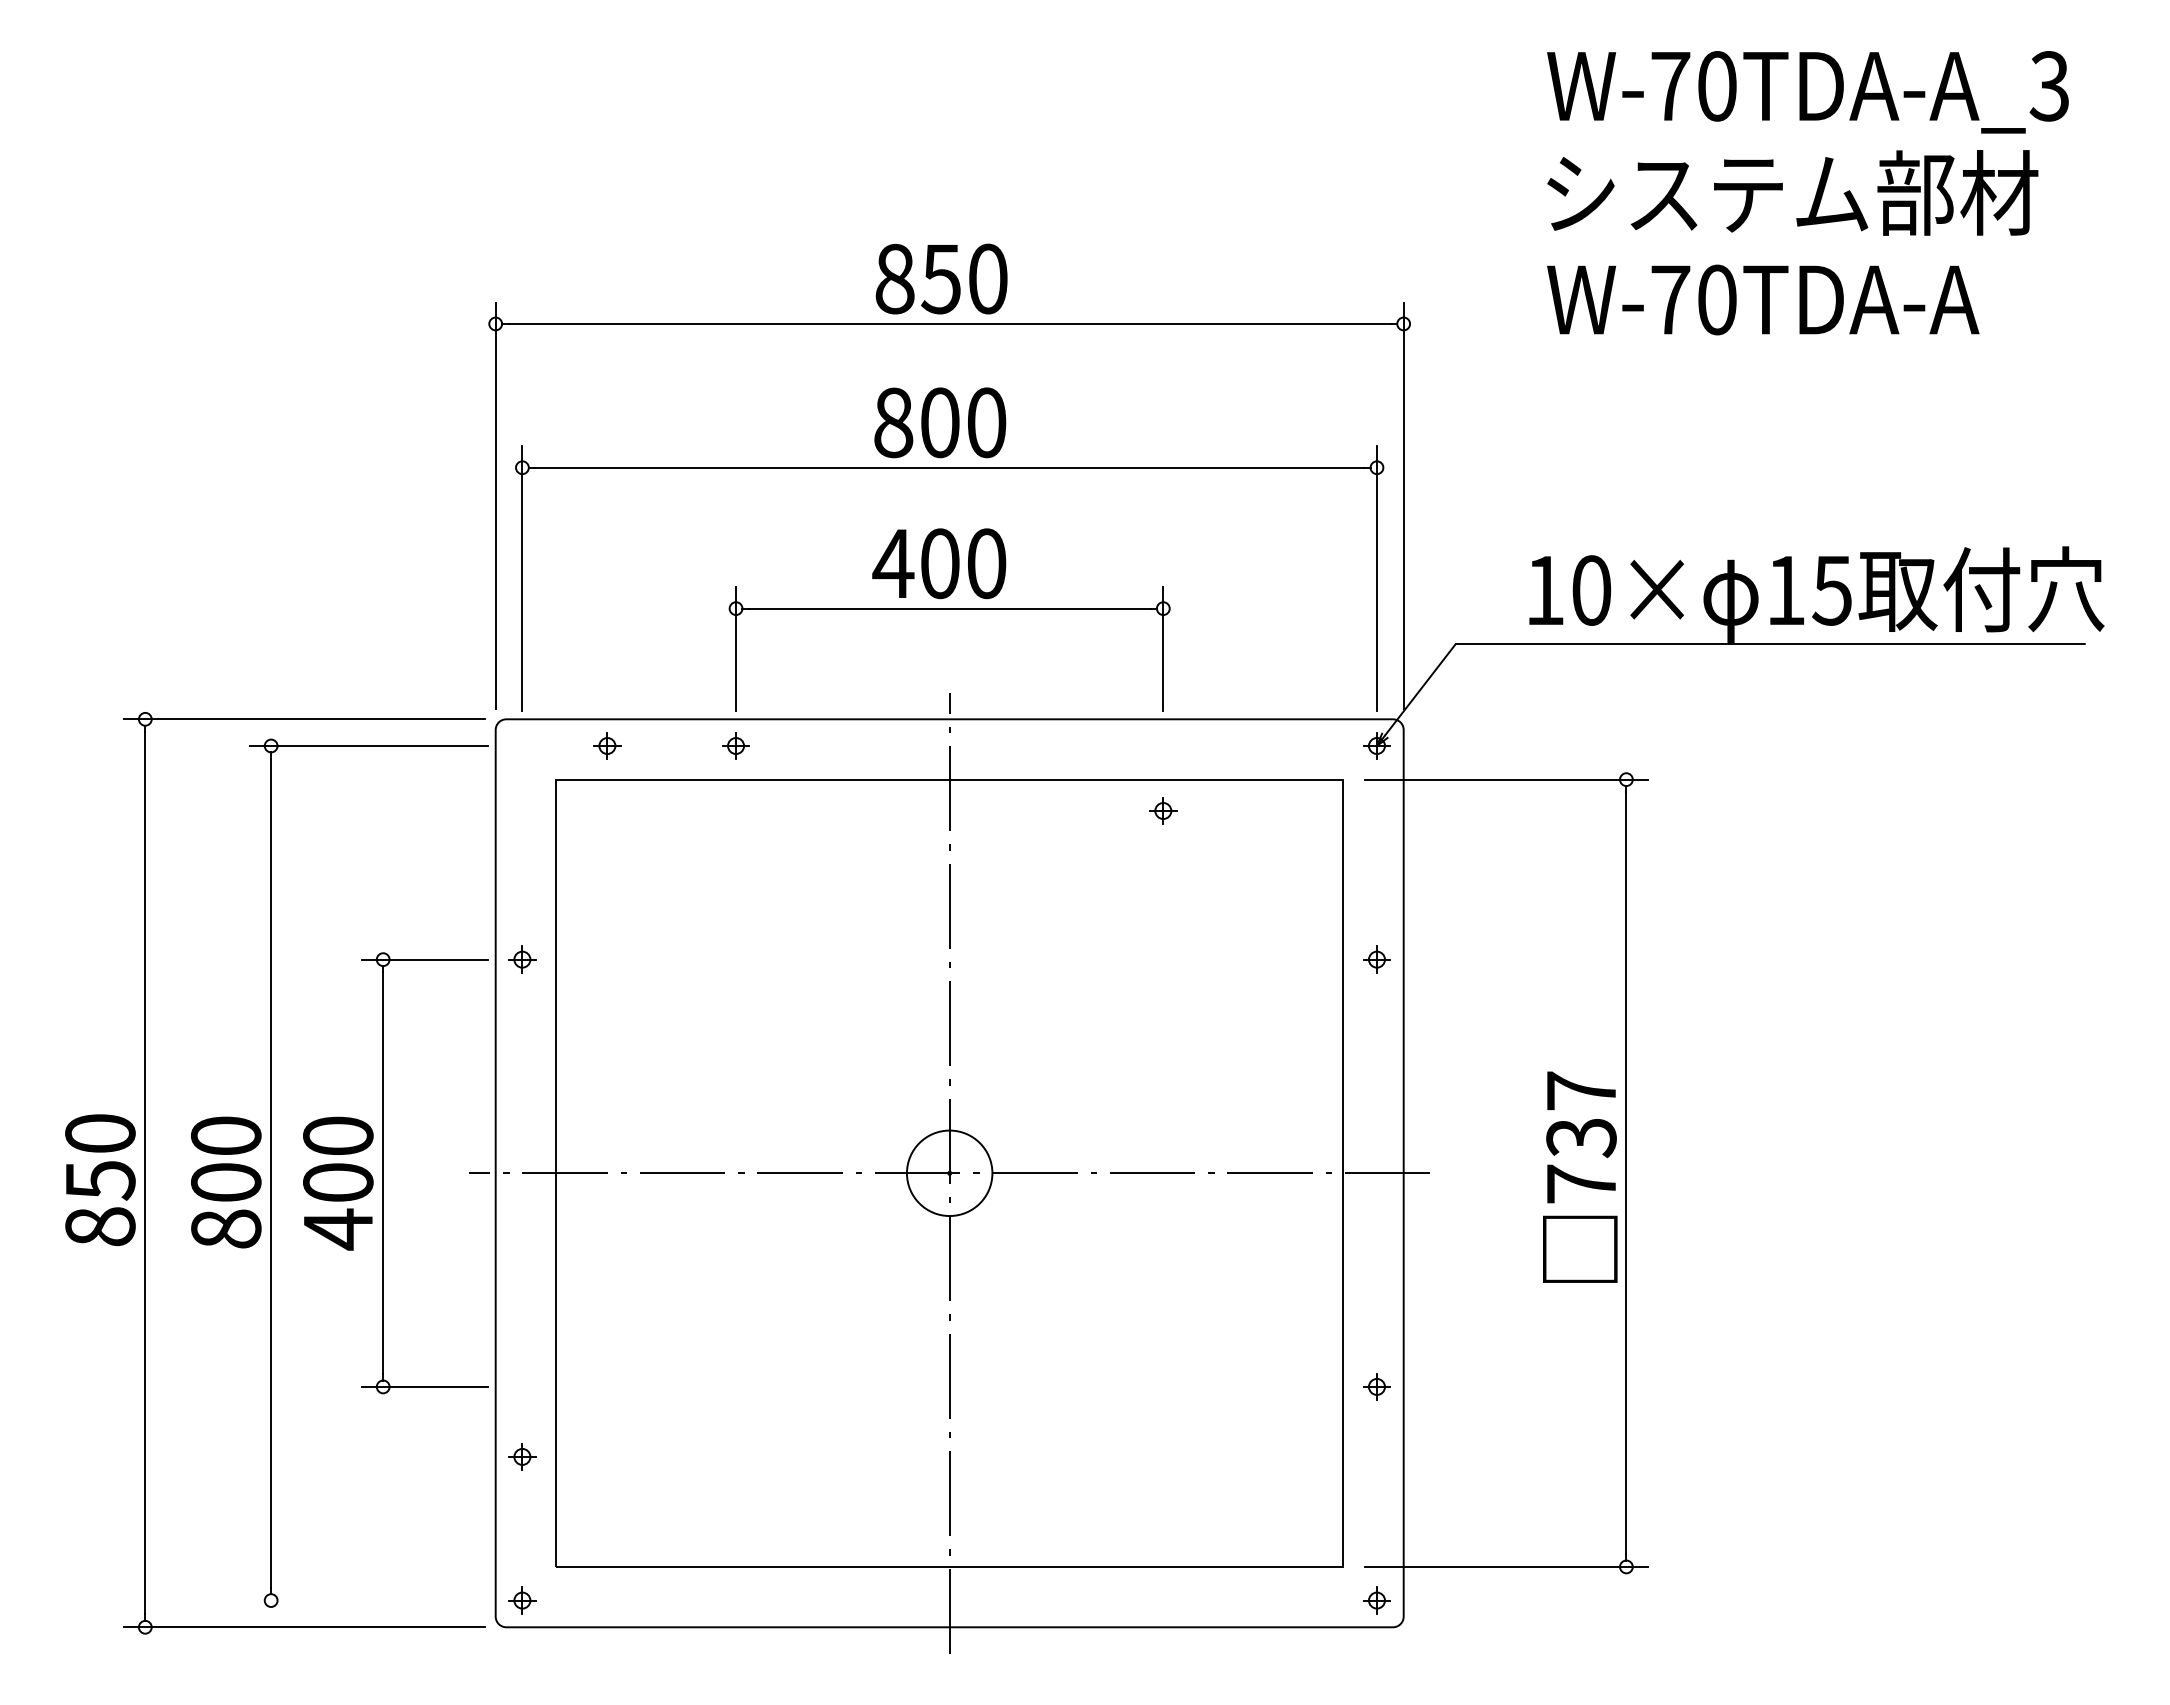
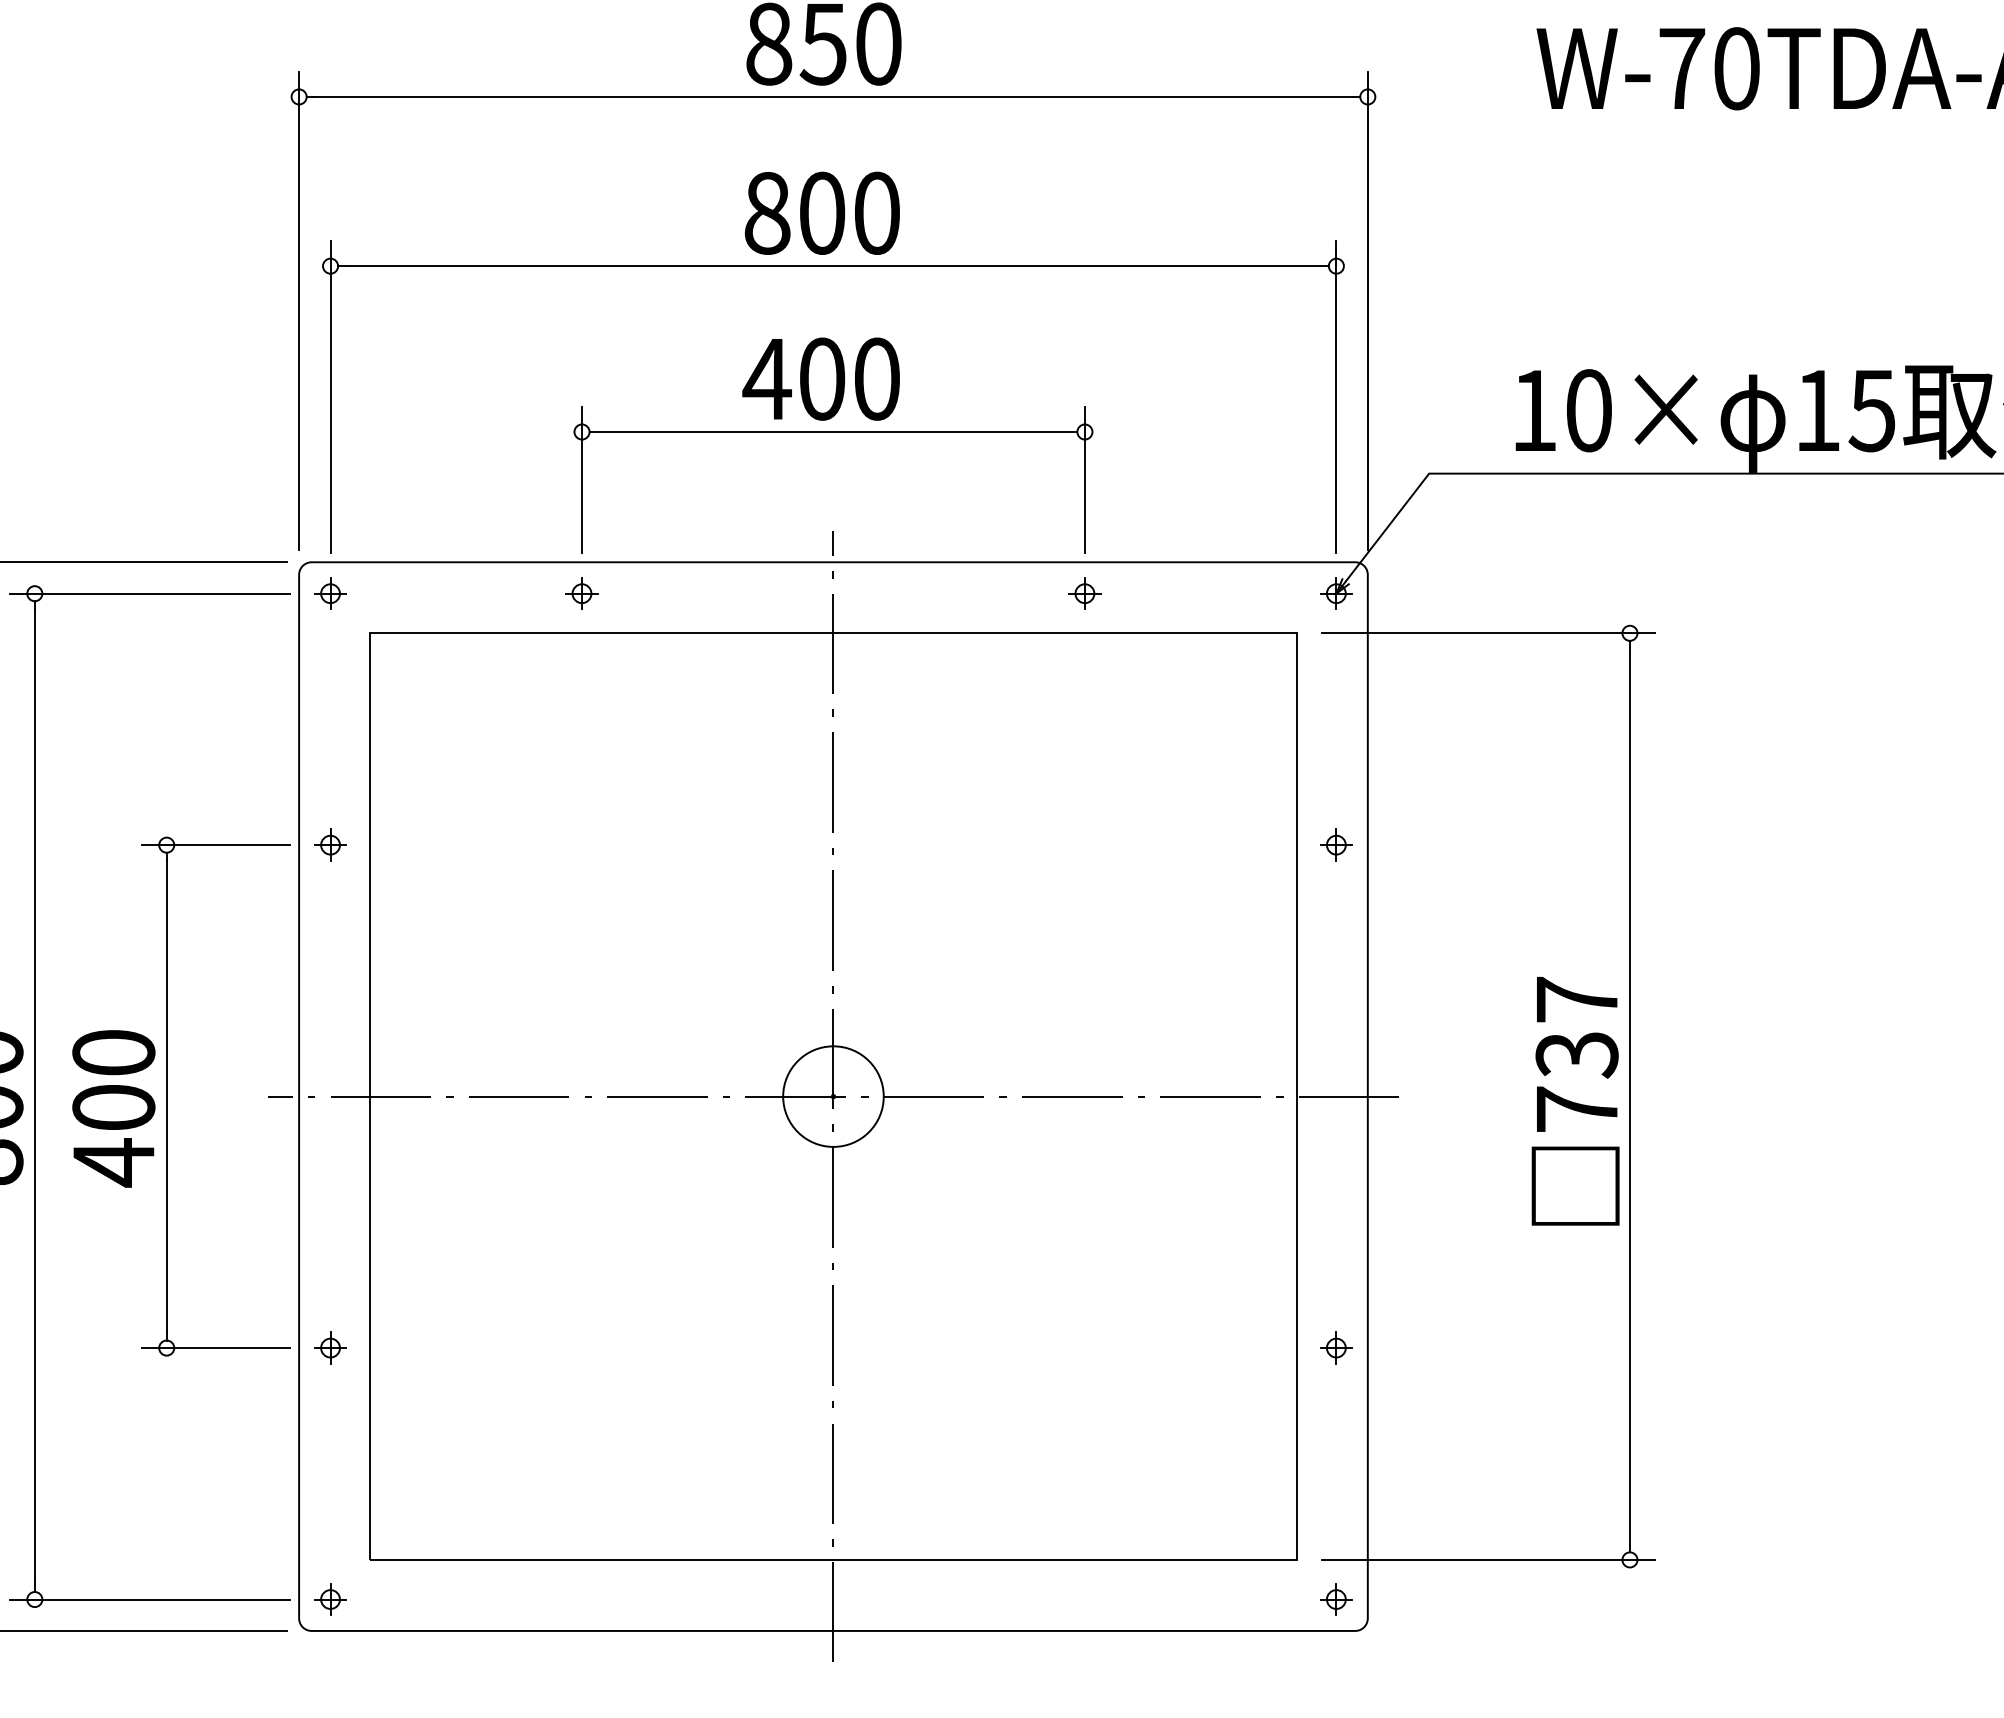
part: (607, 745) -> (330, 593), moved
part: (1163, 810) -> (1085, 593), moved
part: (522, 1456) -> (330, 1347), moved
line: (368, 1600) -> (149, 1599), added

